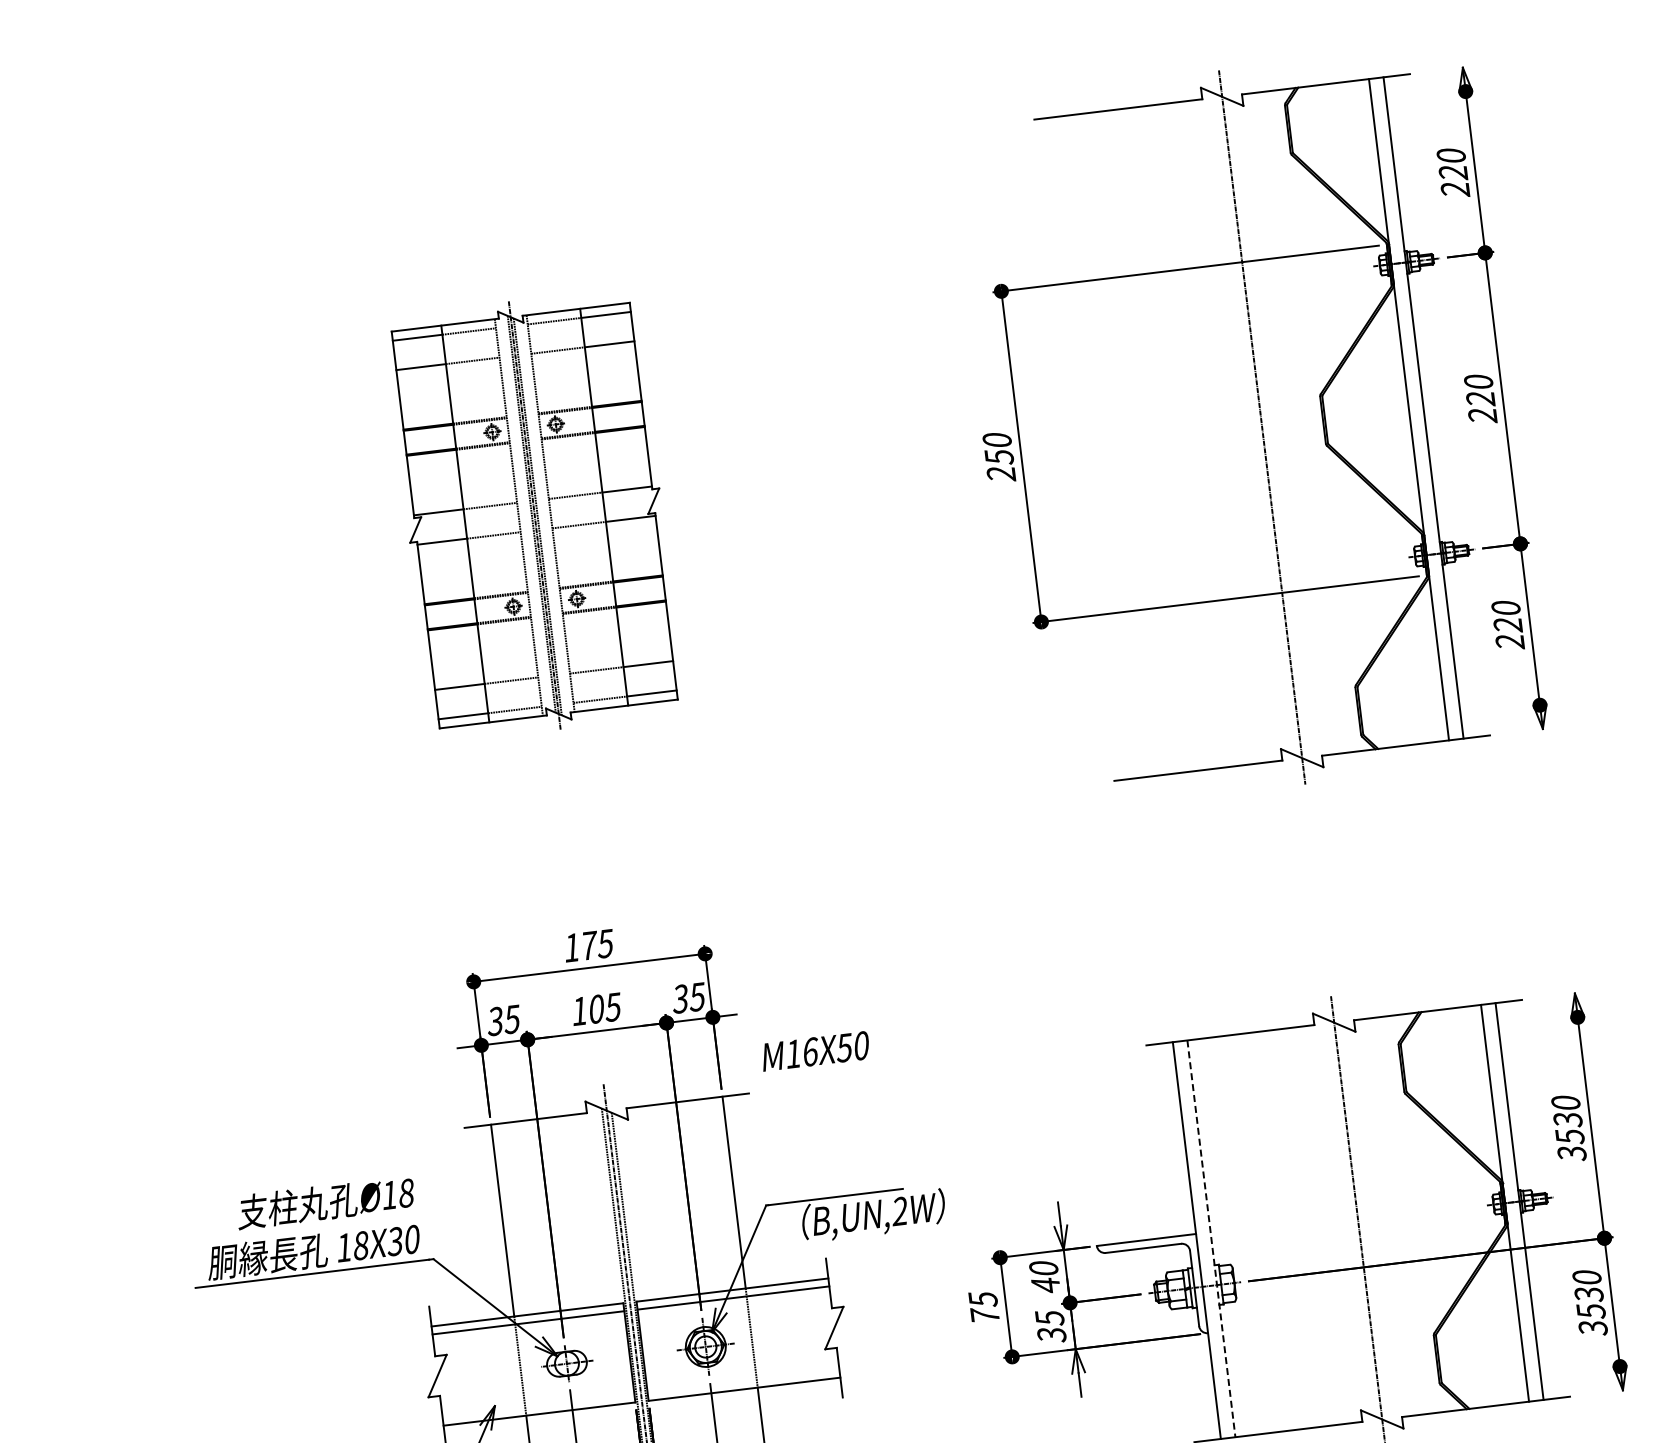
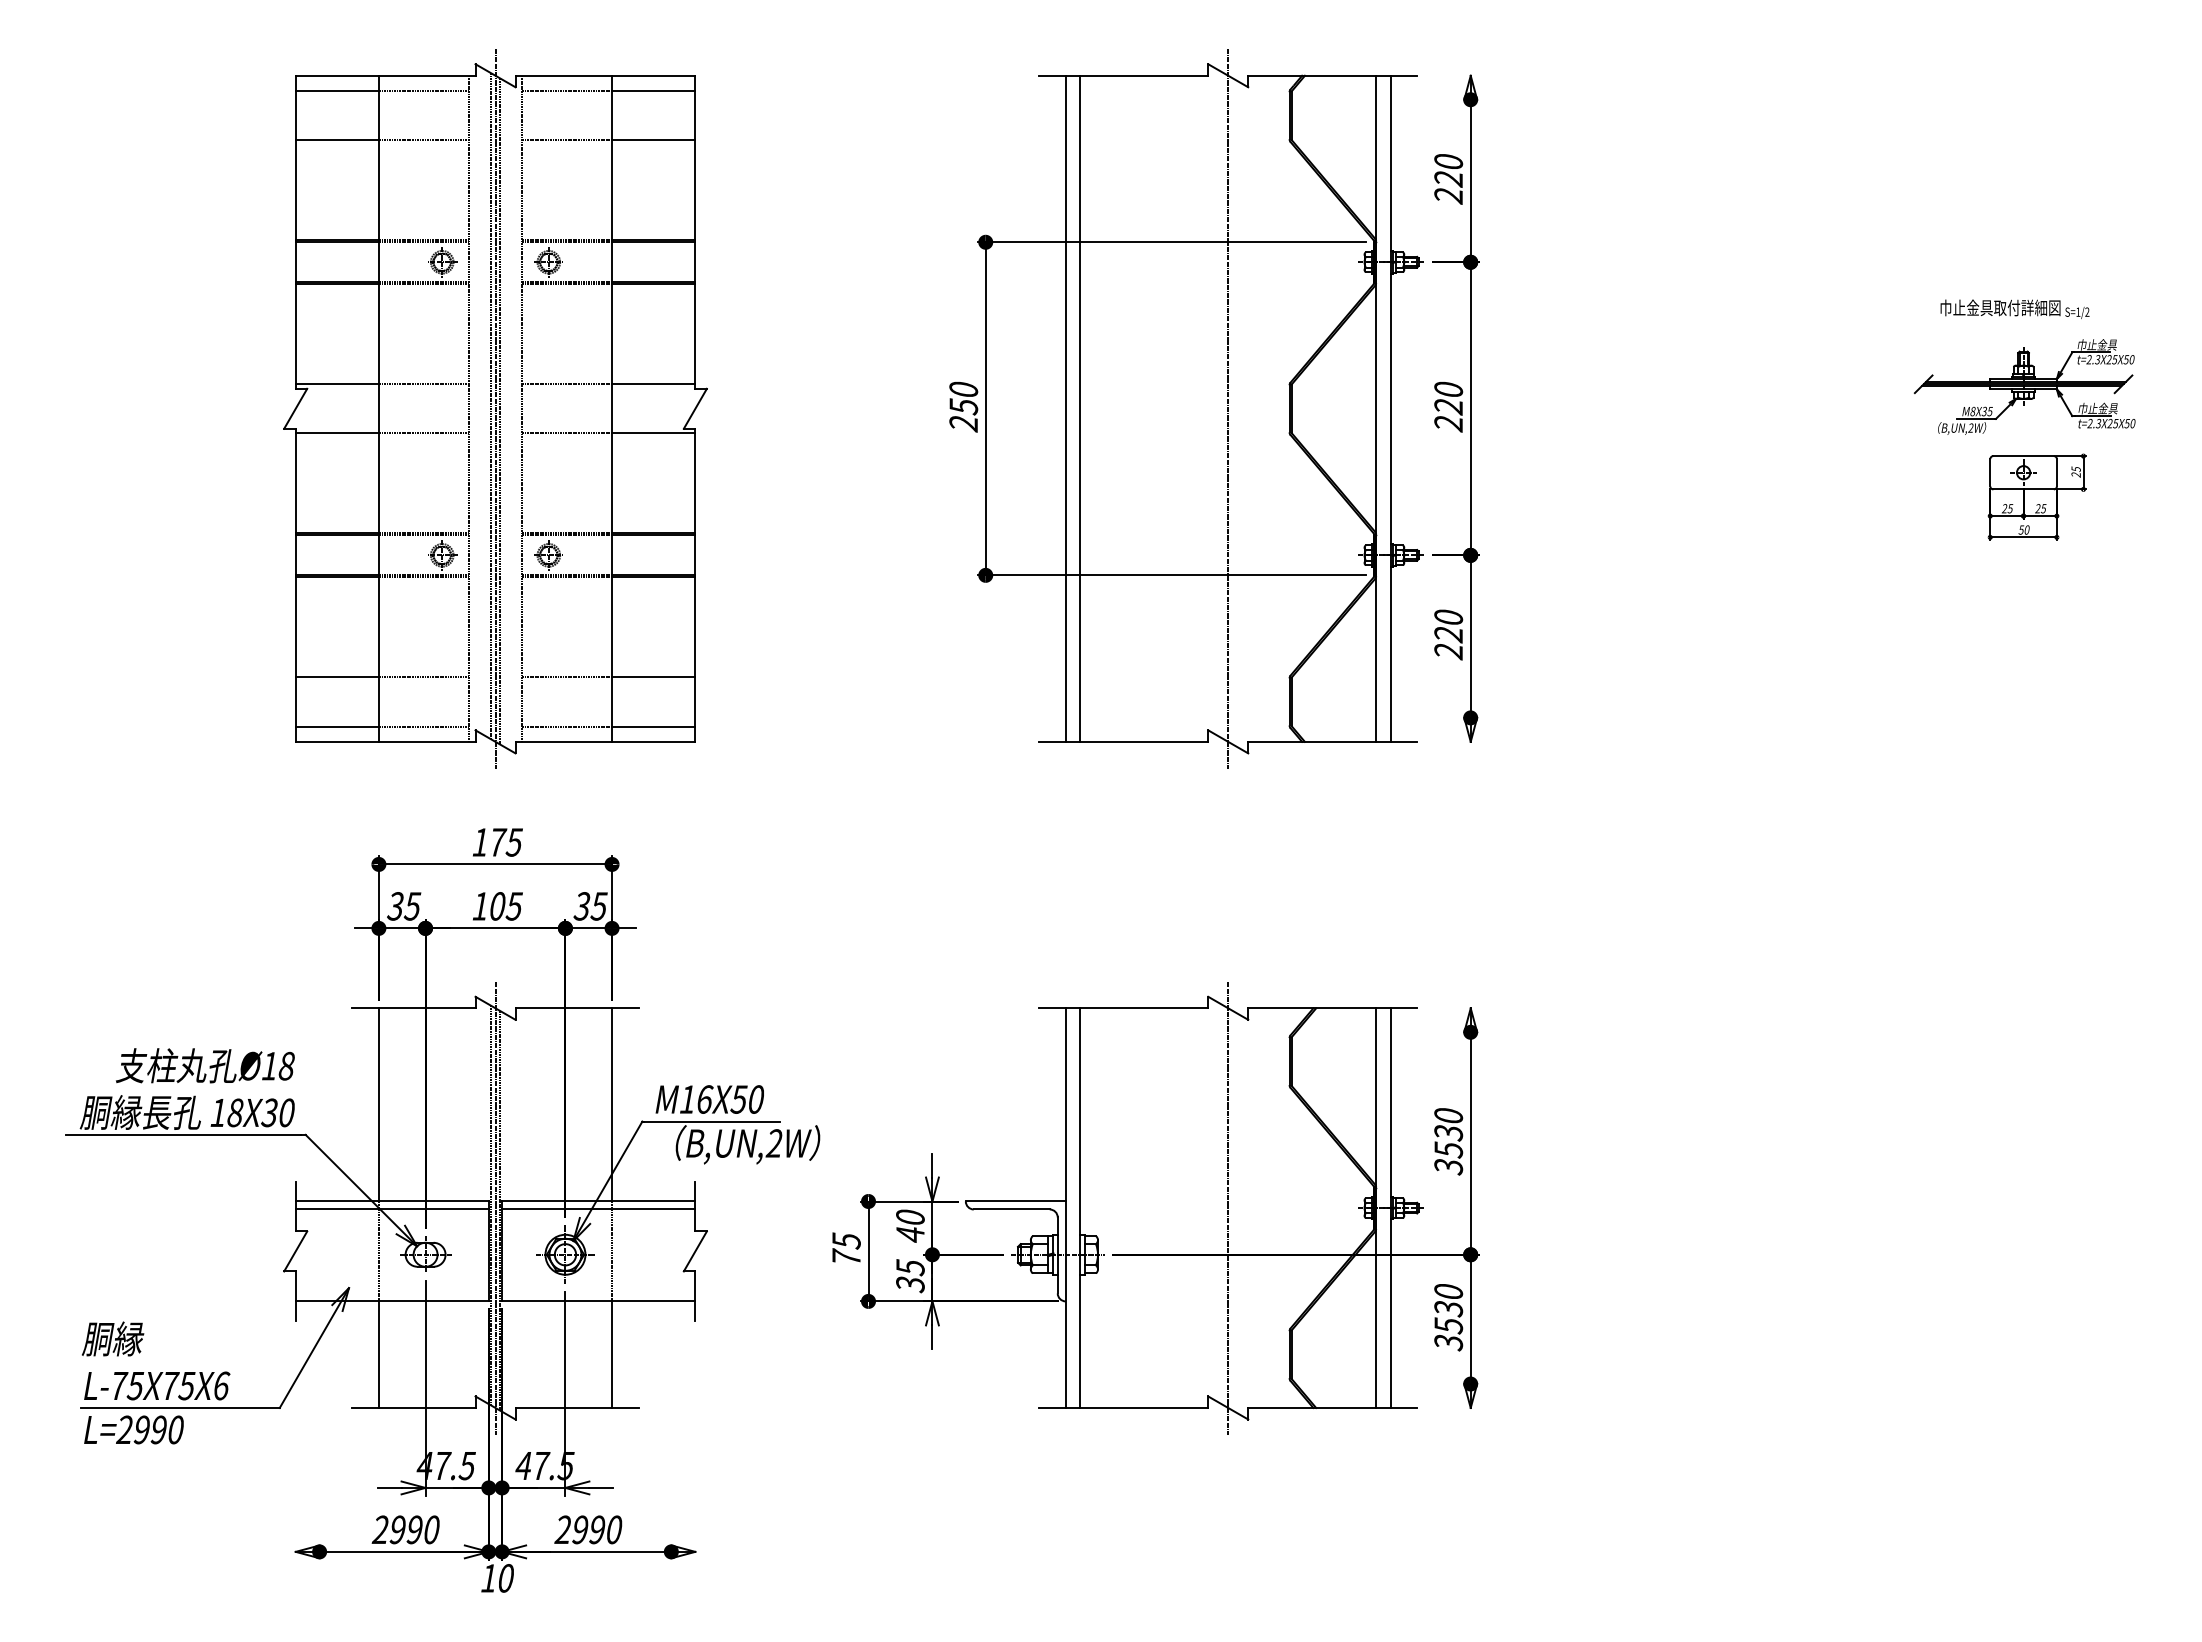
line: (1115, 444) -> (1080, 408), added
line: (1100, 446) -> (1065, 408), added
part: (534, 515) -> (495, 408), size x1.67
text: (815, 1051) -> (709, 1099), moved
line: (1211, 1239) -> (1080, 1208), dashed -> solid

